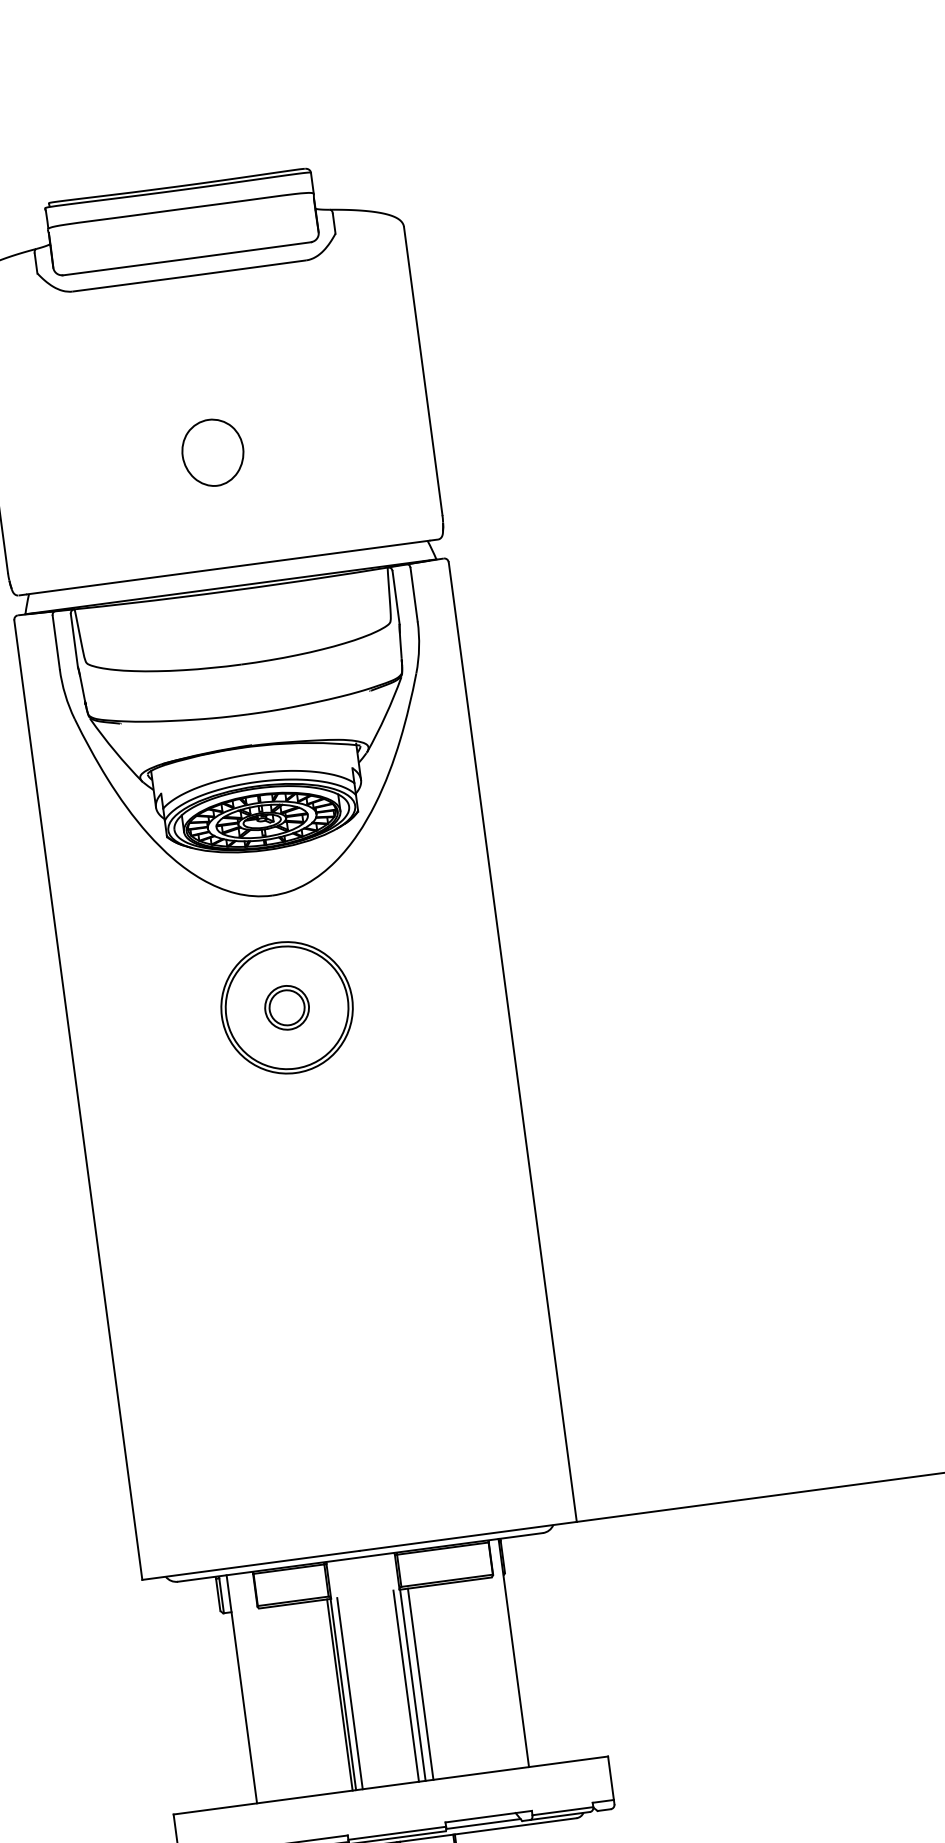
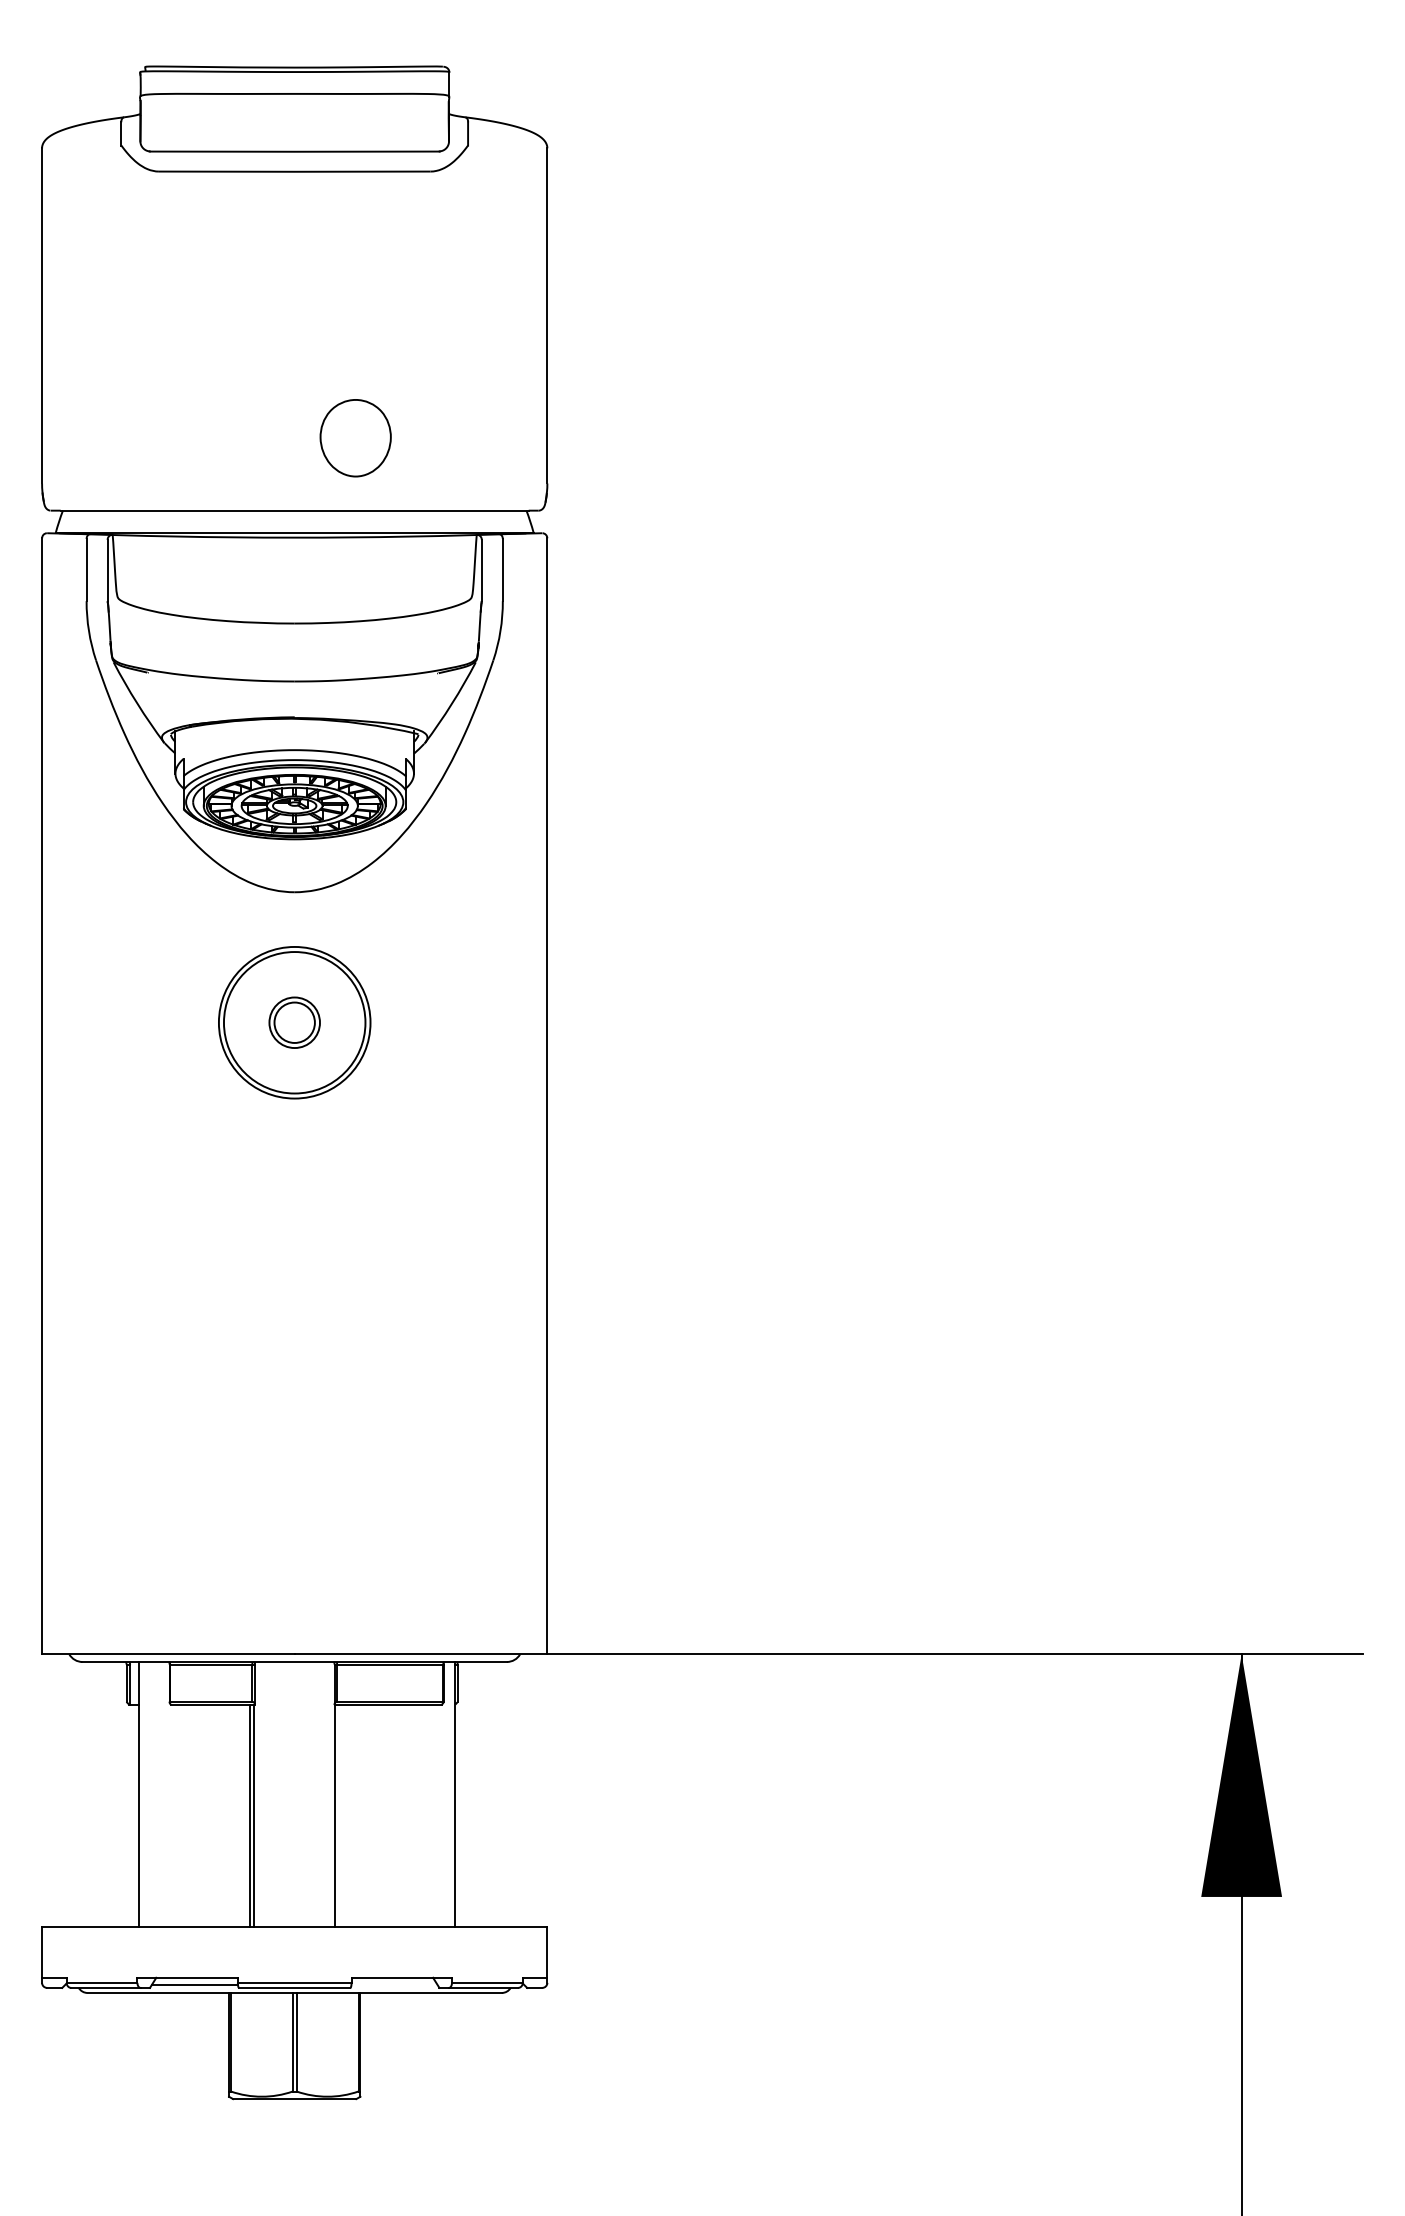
part: (212, 453) -> (355, 438), moved
line: (420, 1683) -> (344, 1815), removed
line: (406, 1685) -> (327, 1815), removed
line: (350, 1693) -> (262, 1815), removed
line: (483, 1824) -> (394, 1985), removed

